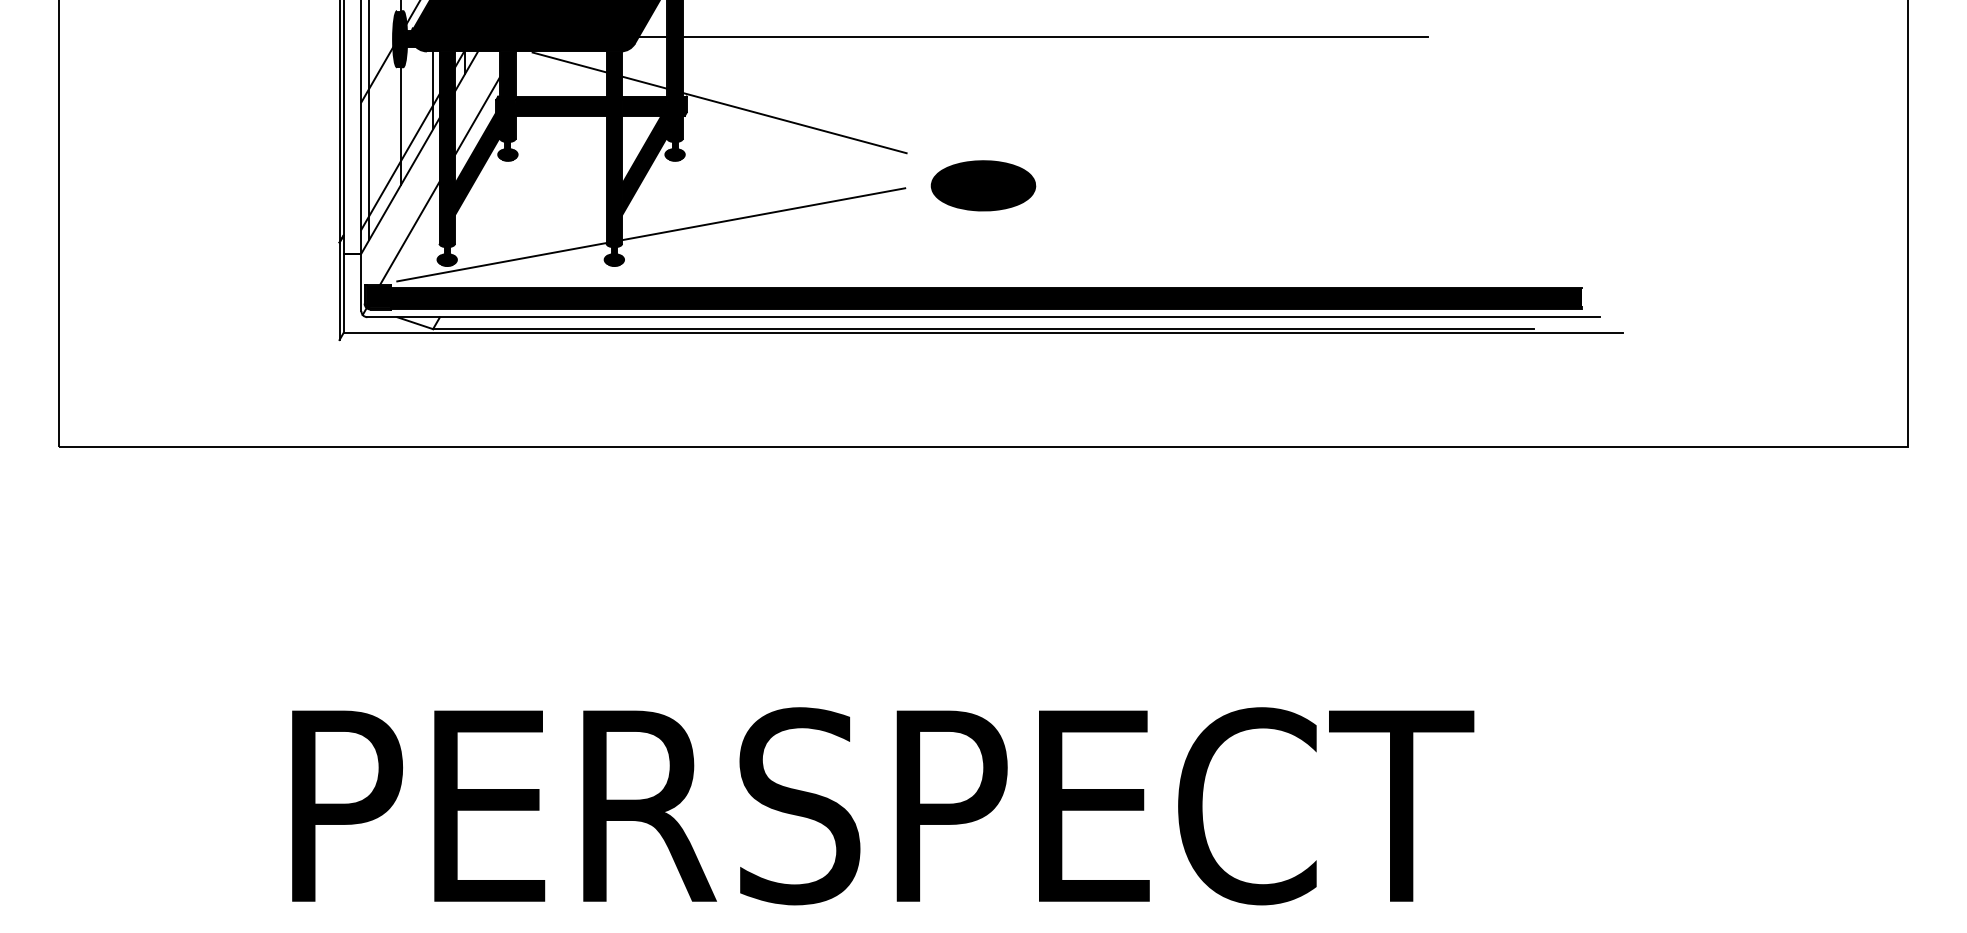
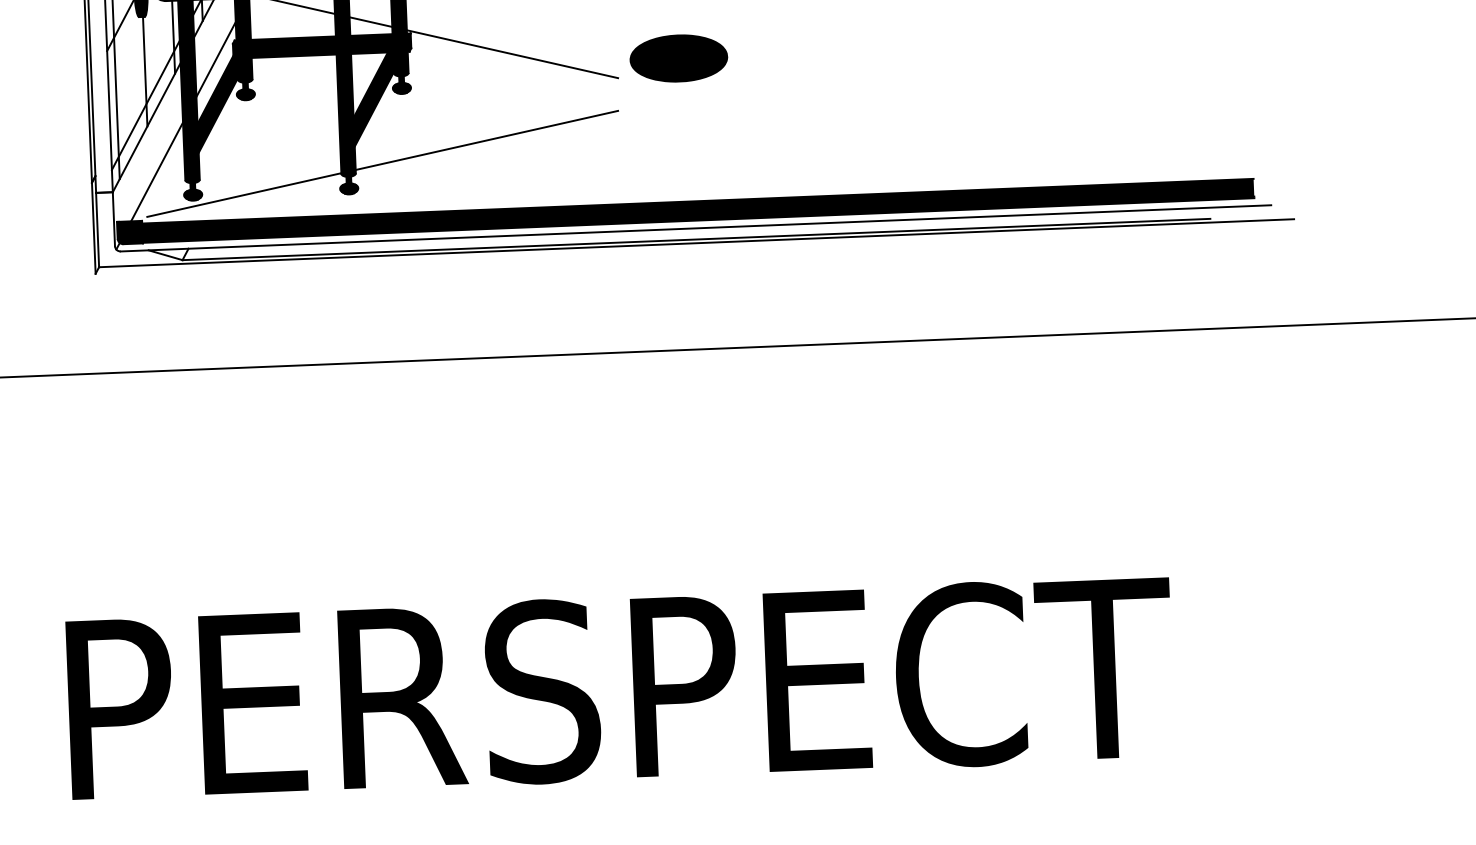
part: (983, 185) -> (678, 58), moved

